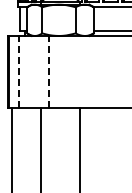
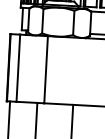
line: (18, 71) -> (18, 67), dashed -> solid
line: (48, 71) -> (45, 69), dashed -> solid

